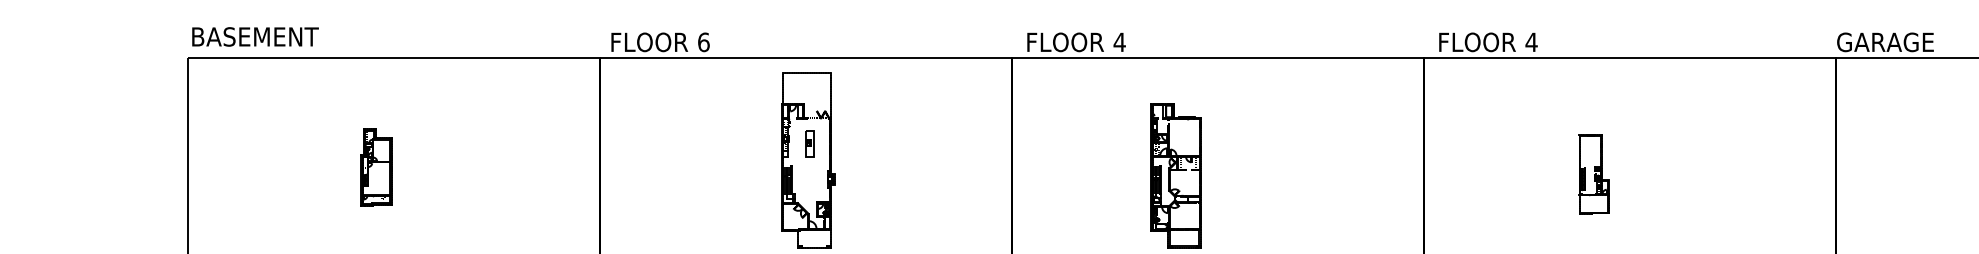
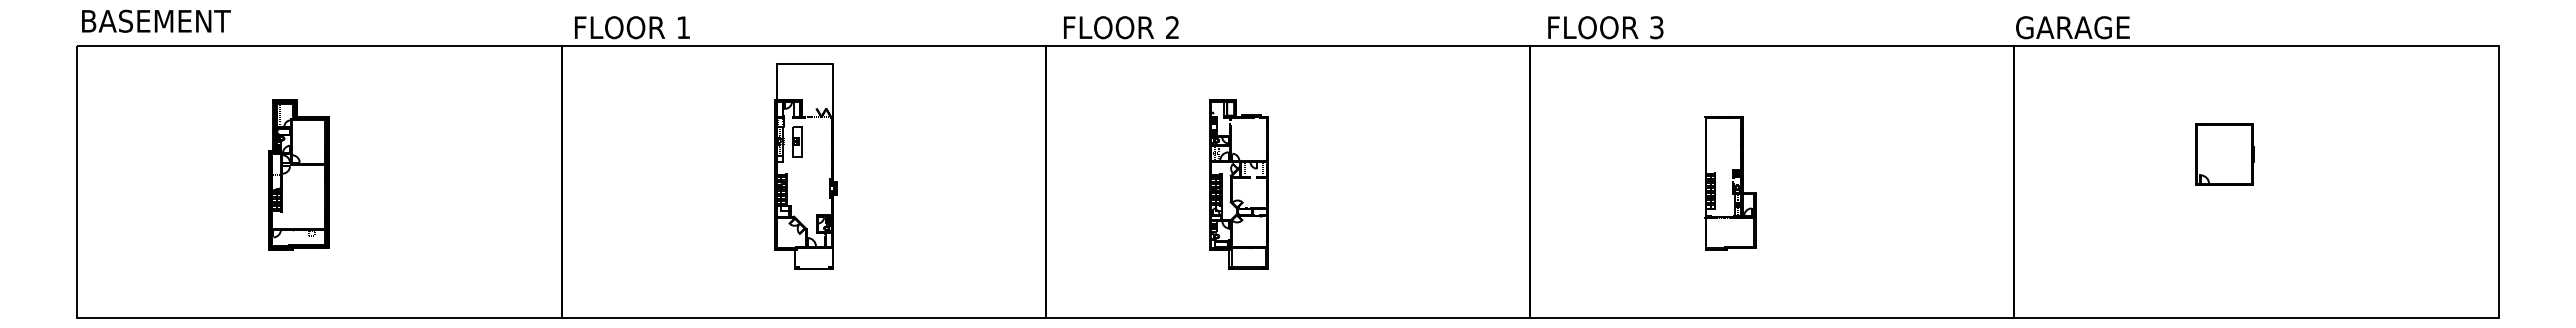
text: (703, 42) -> (683, 27), 6 -> 1
text: (1119, 42) -> (1172, 27), 4 -> 2
text: (1531, 42) -> (1656, 27), 4 -> 3
part: (810, 143) -> (797, 141), moved
part: (376, 167) -> (298, 174), size x1.67
part: (1594, 174) -> (1730, 183), size x1.43

